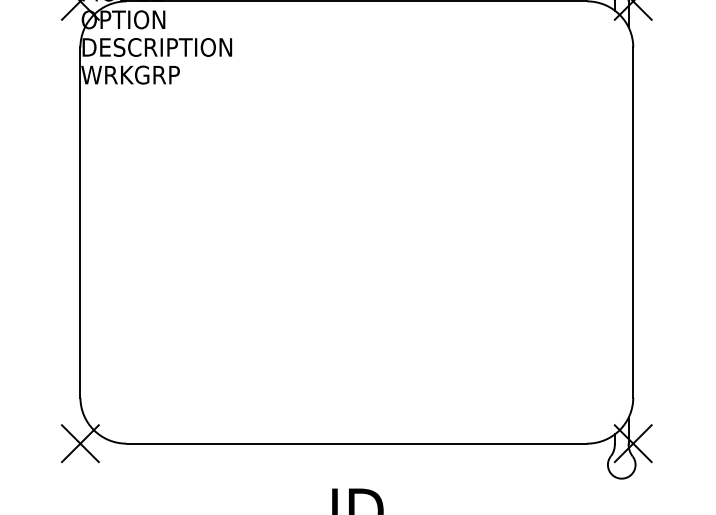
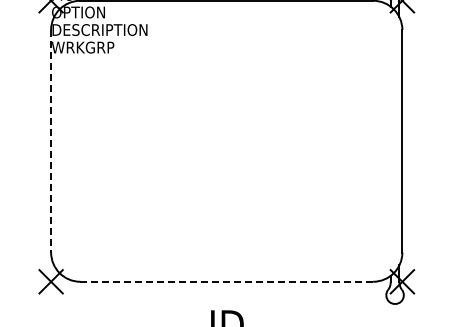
line: (81, 222) -> (51, 141), solid -> dashed
line: (358, 443) -> (227, 281), solid -> dashed

